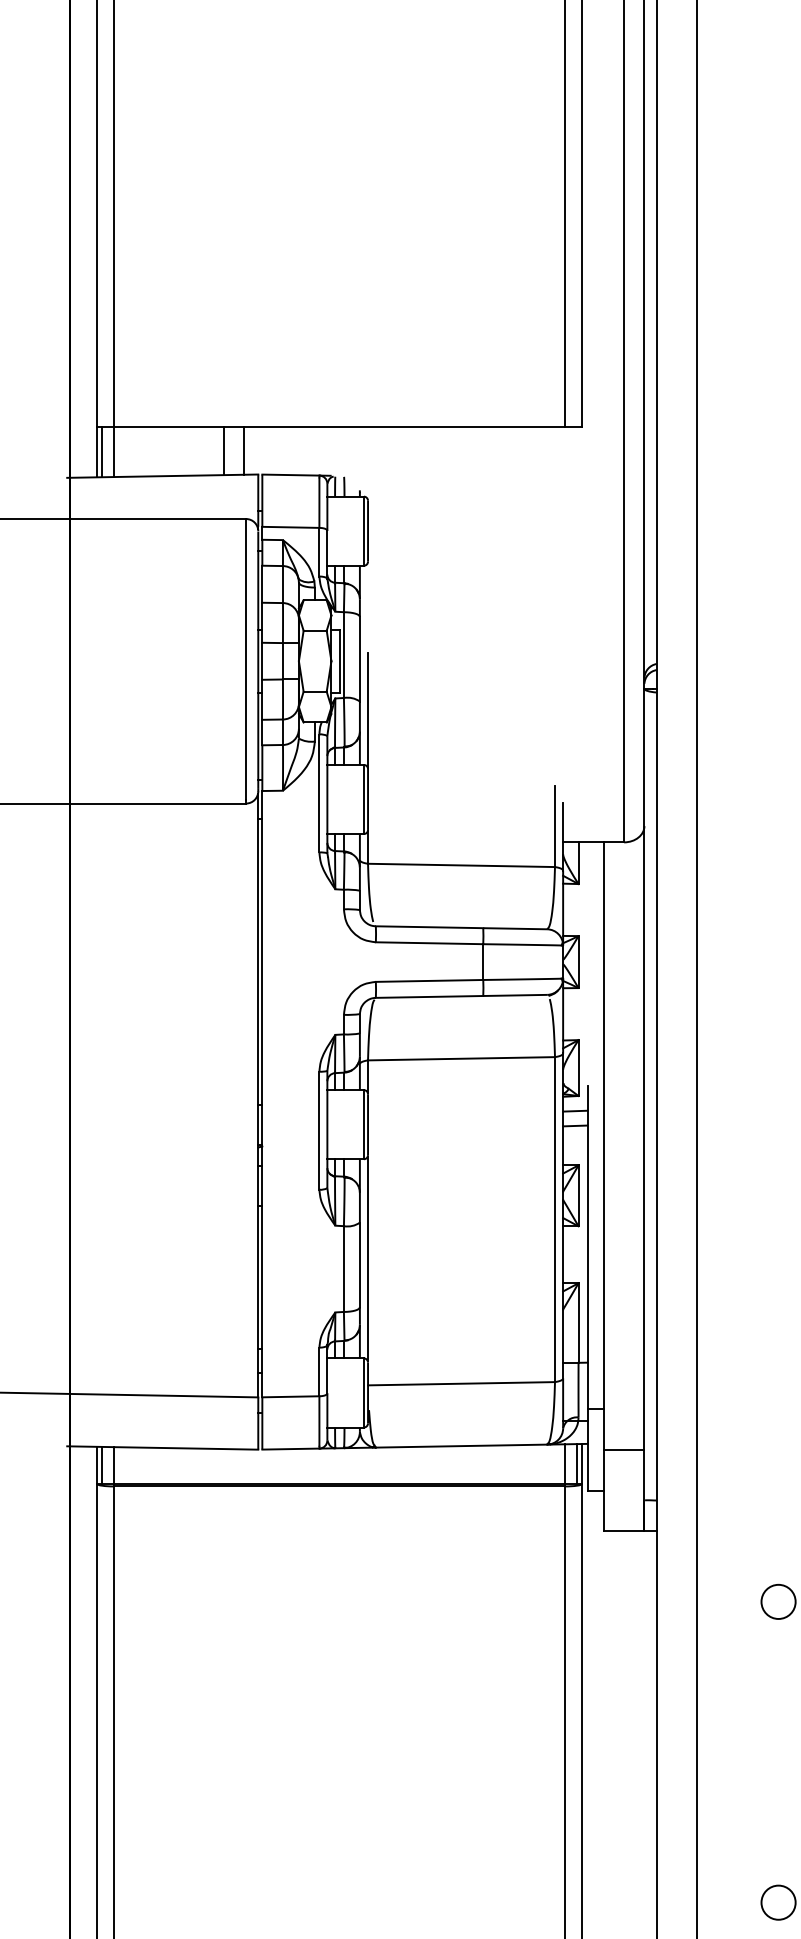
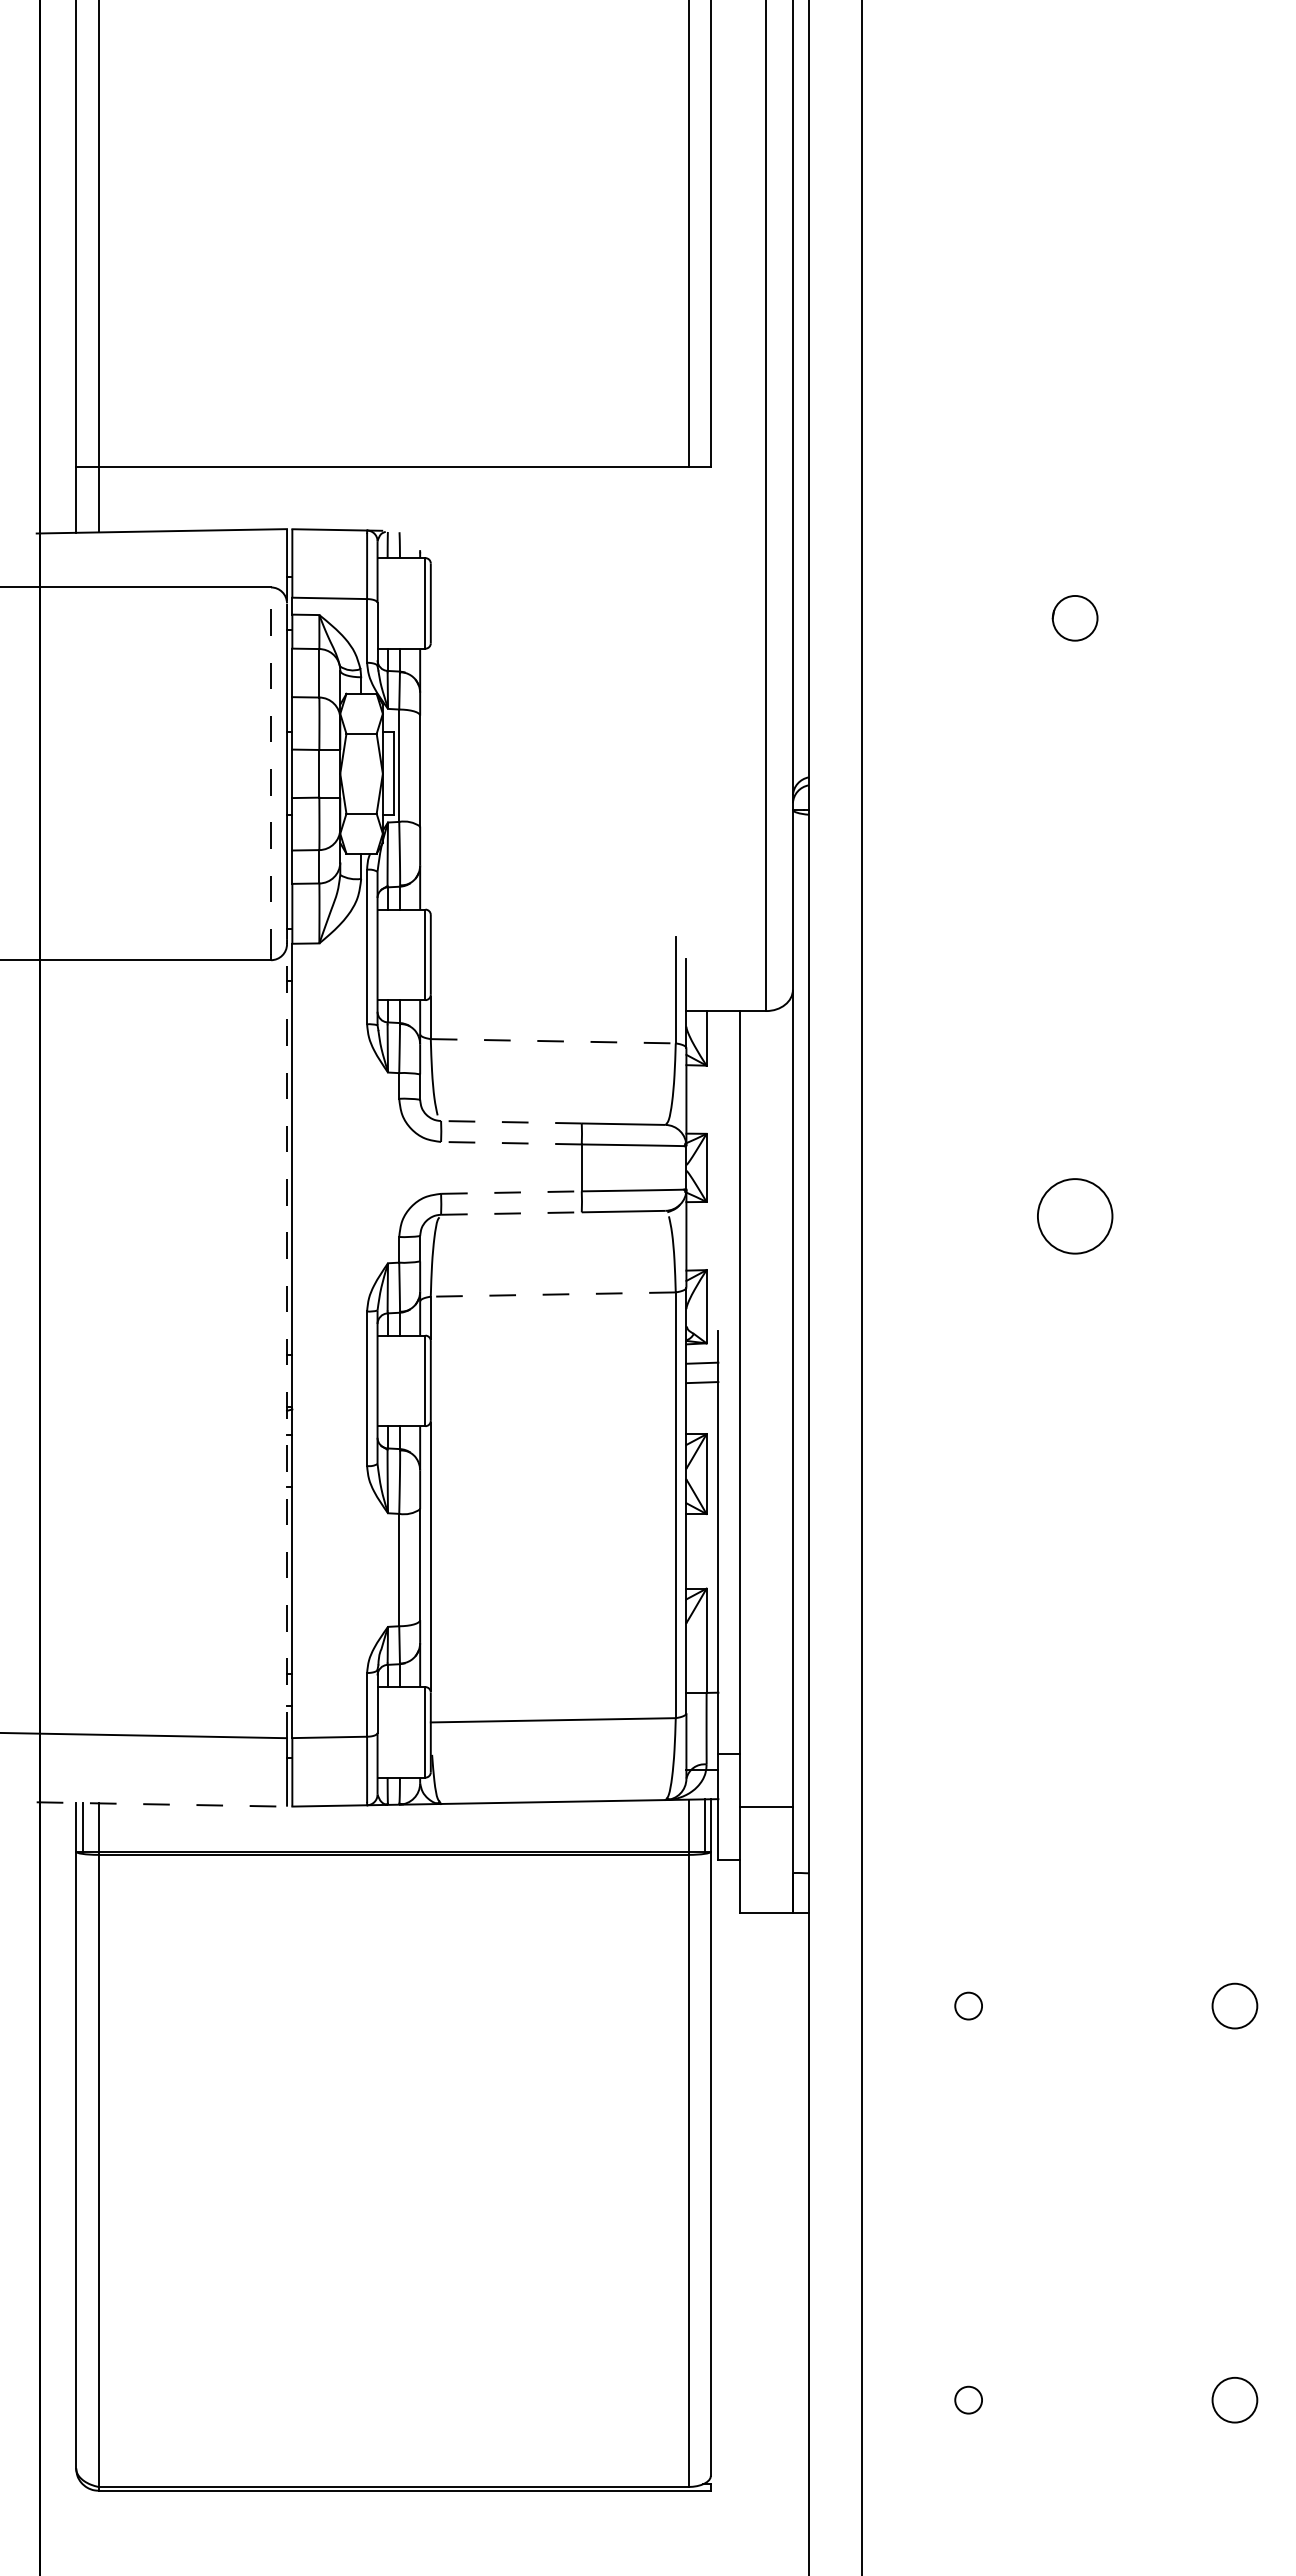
line: (102, 451) -> (82, 499), removed
line: (224, 451) -> (242, 498), removed
line: (244, 451) -> (268, 498), removed
line: (246, 658) -> (271, 770), solid -> dashed
line: (367, 710) -> (430, 838), removed
line: (461, 865) -> (553, 1041), solid -> dashed
line: (428, 927) -> (510, 1122), solid -> dashed
line: (428, 943) -> (510, 1143), solid -> dashed
line: (429, 980) -> (511, 1192), solid -> dashed
line: (429, 996) -> (511, 1213), solid -> dashed
line: (461, 1058) -> (553, 1294), solid -> dashed
line: (258, 1095) -> (287, 1342), solid -> dashed
line: (163, 1448) -> (162, 1804), solid -> dashed
circle: (778, 1601) -> (968, 2005), size x0.6
circle: (778, 1902) -> (968, 2399), size x0.6

